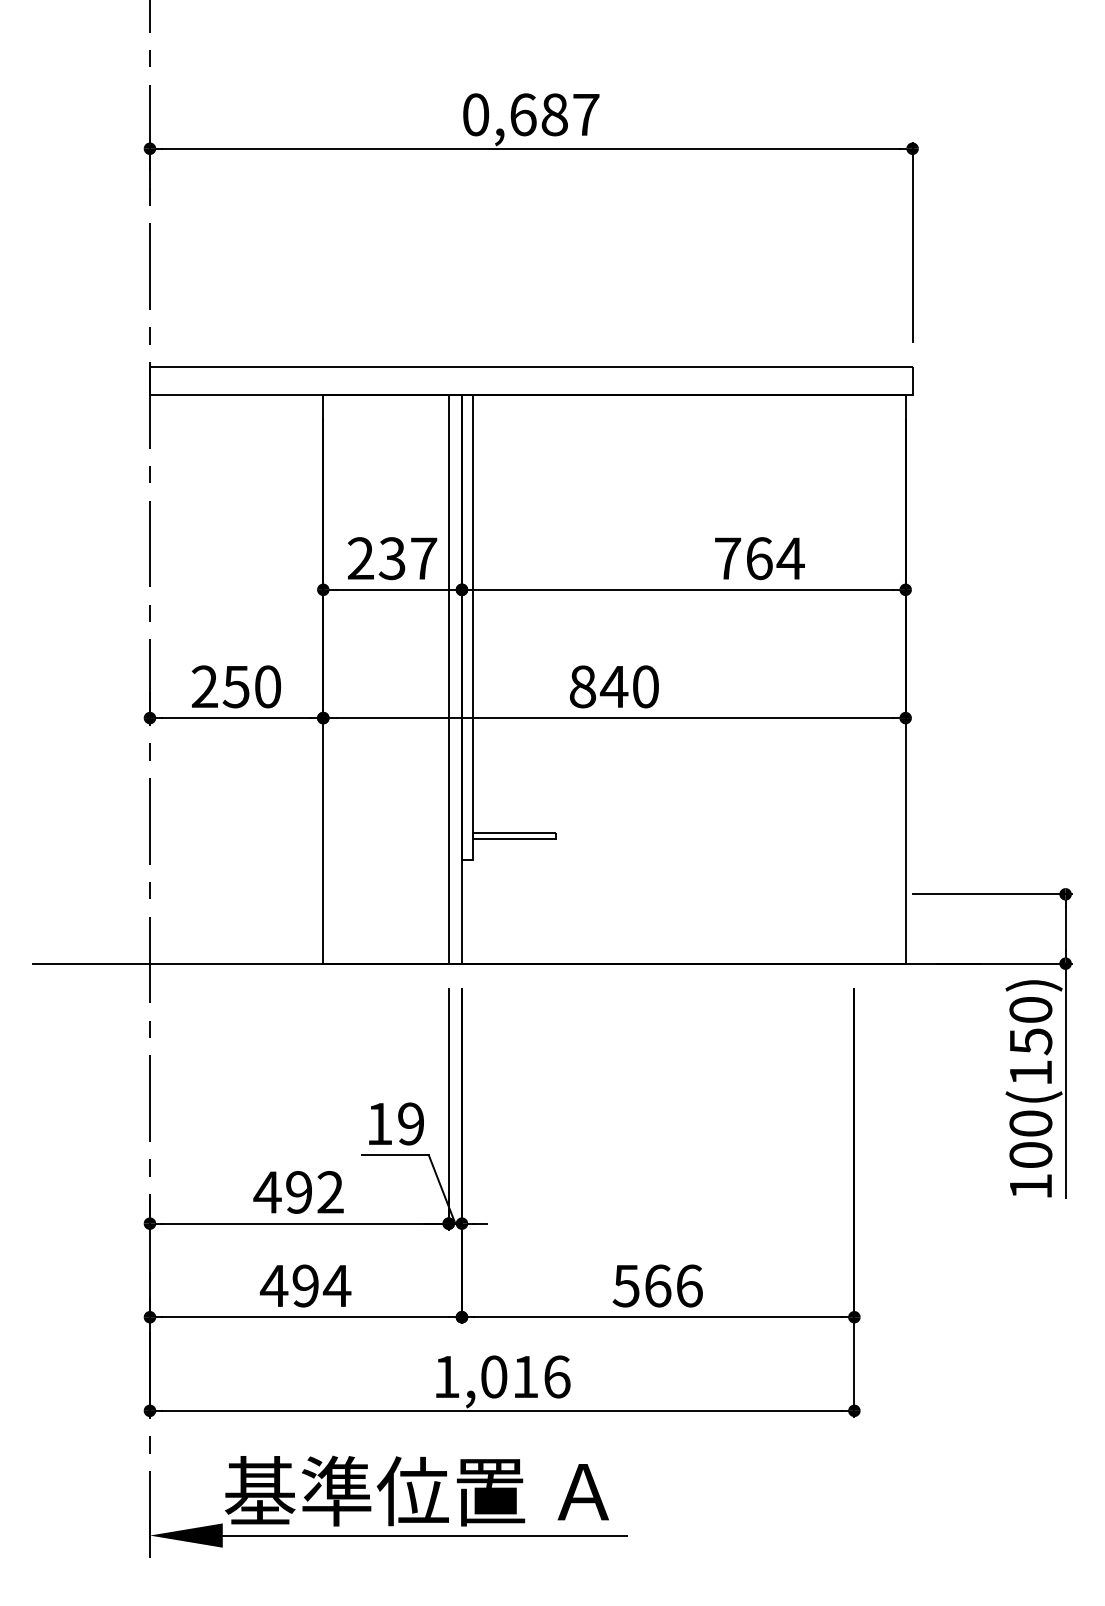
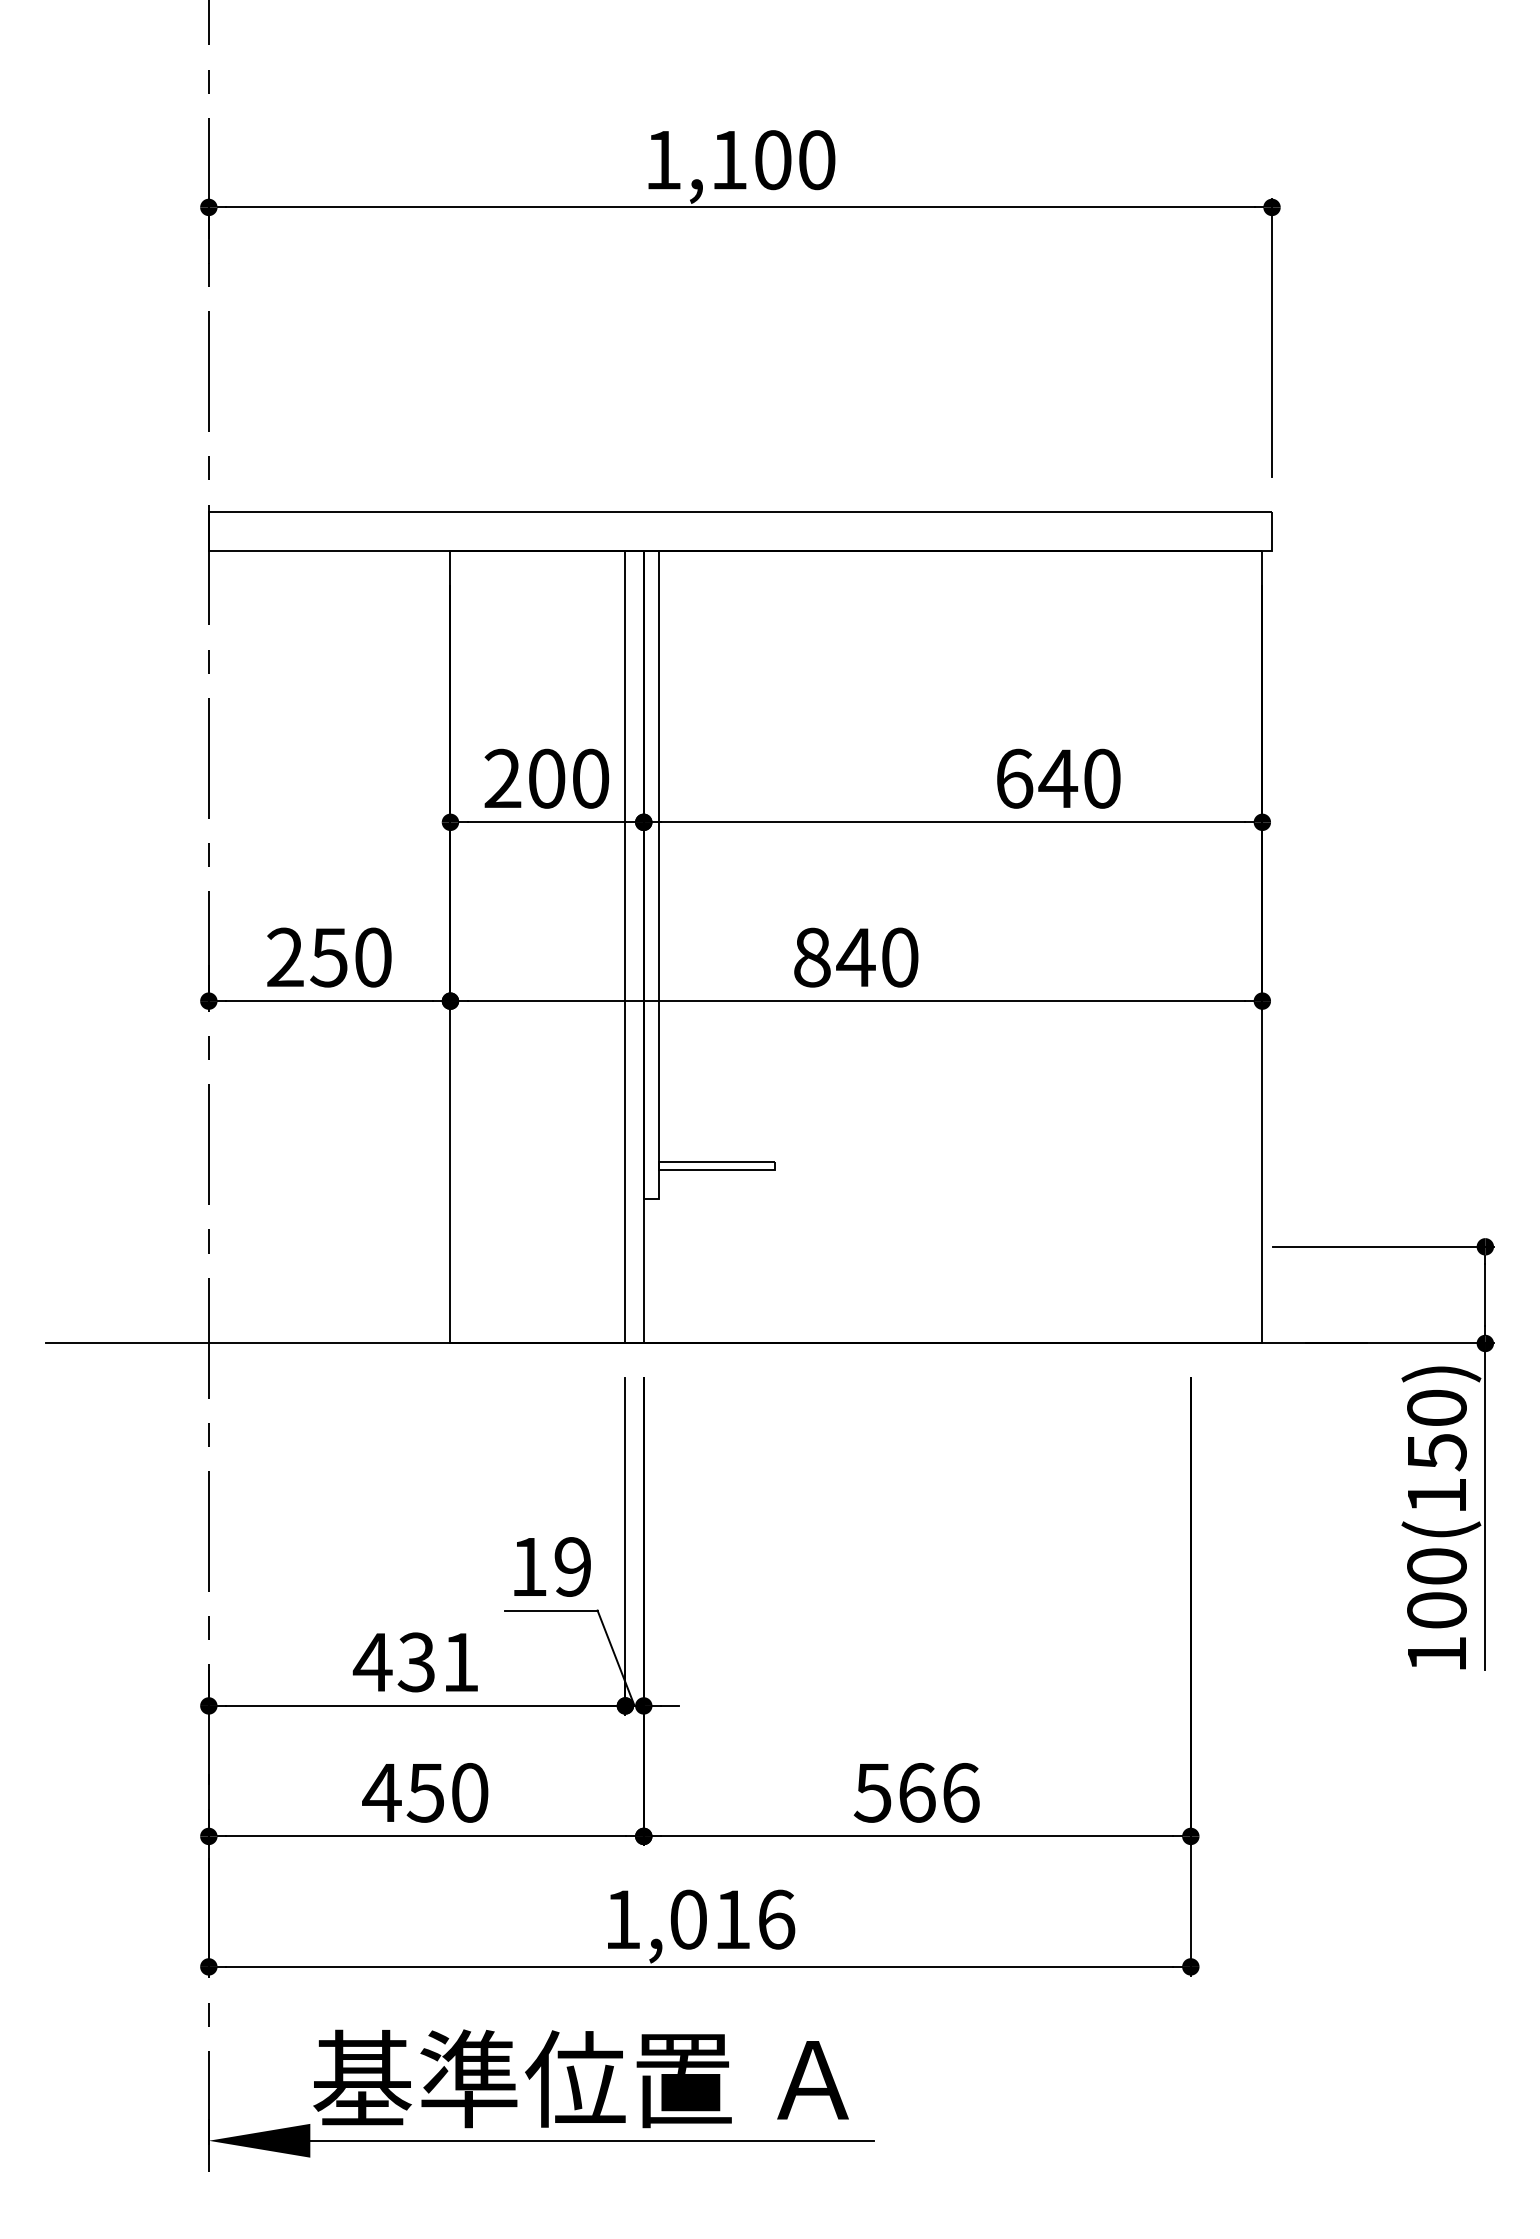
text: (531, 114) -> (740, 159), 0,687 -> 1,100
text: (407, 558) -> (567, 778), 237 -> 200
text: (759, 558) -> (1058, 778), 764 -> 640
text: (314, 1192) -> (438, 1662), 492 -> 431
text: (321, 1285) -> (447, 1792), 494 -> 450

